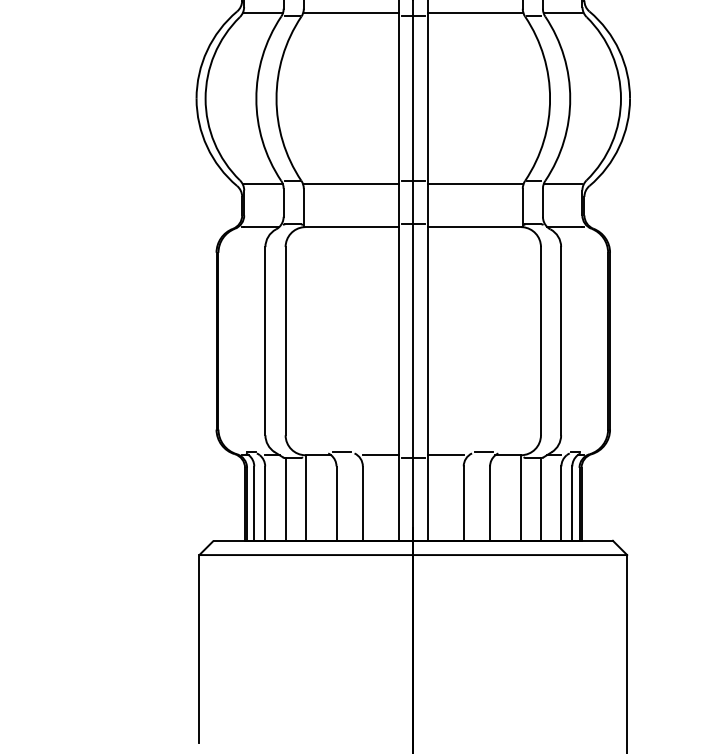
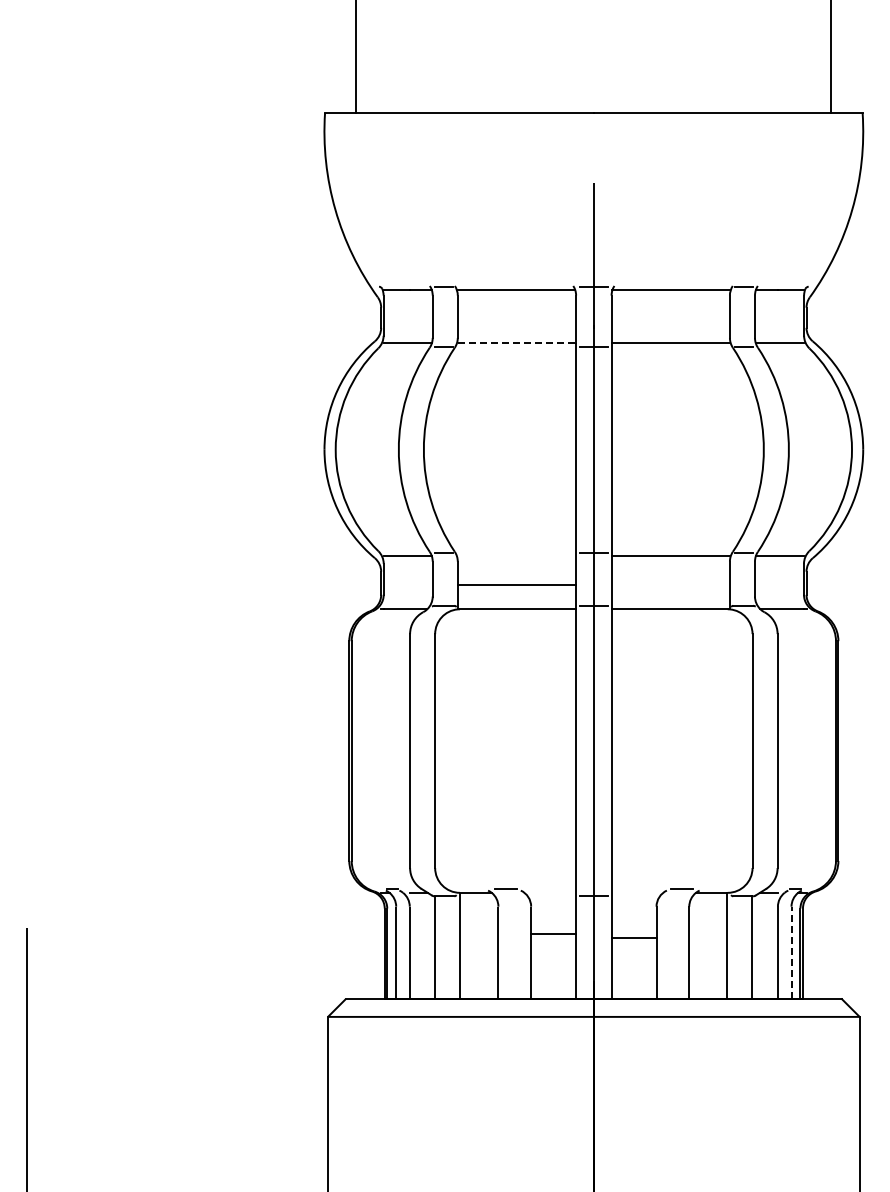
line: (351, 13) -> (517, 343), solid -> dashed
line: (351, 184) -> (516, 585), moved
line: (380, 454) -> (553, 933), moved
line: (445, 454) -> (633, 937), moved
line: (572, 503) -> (791, 952), solid -> dashed

